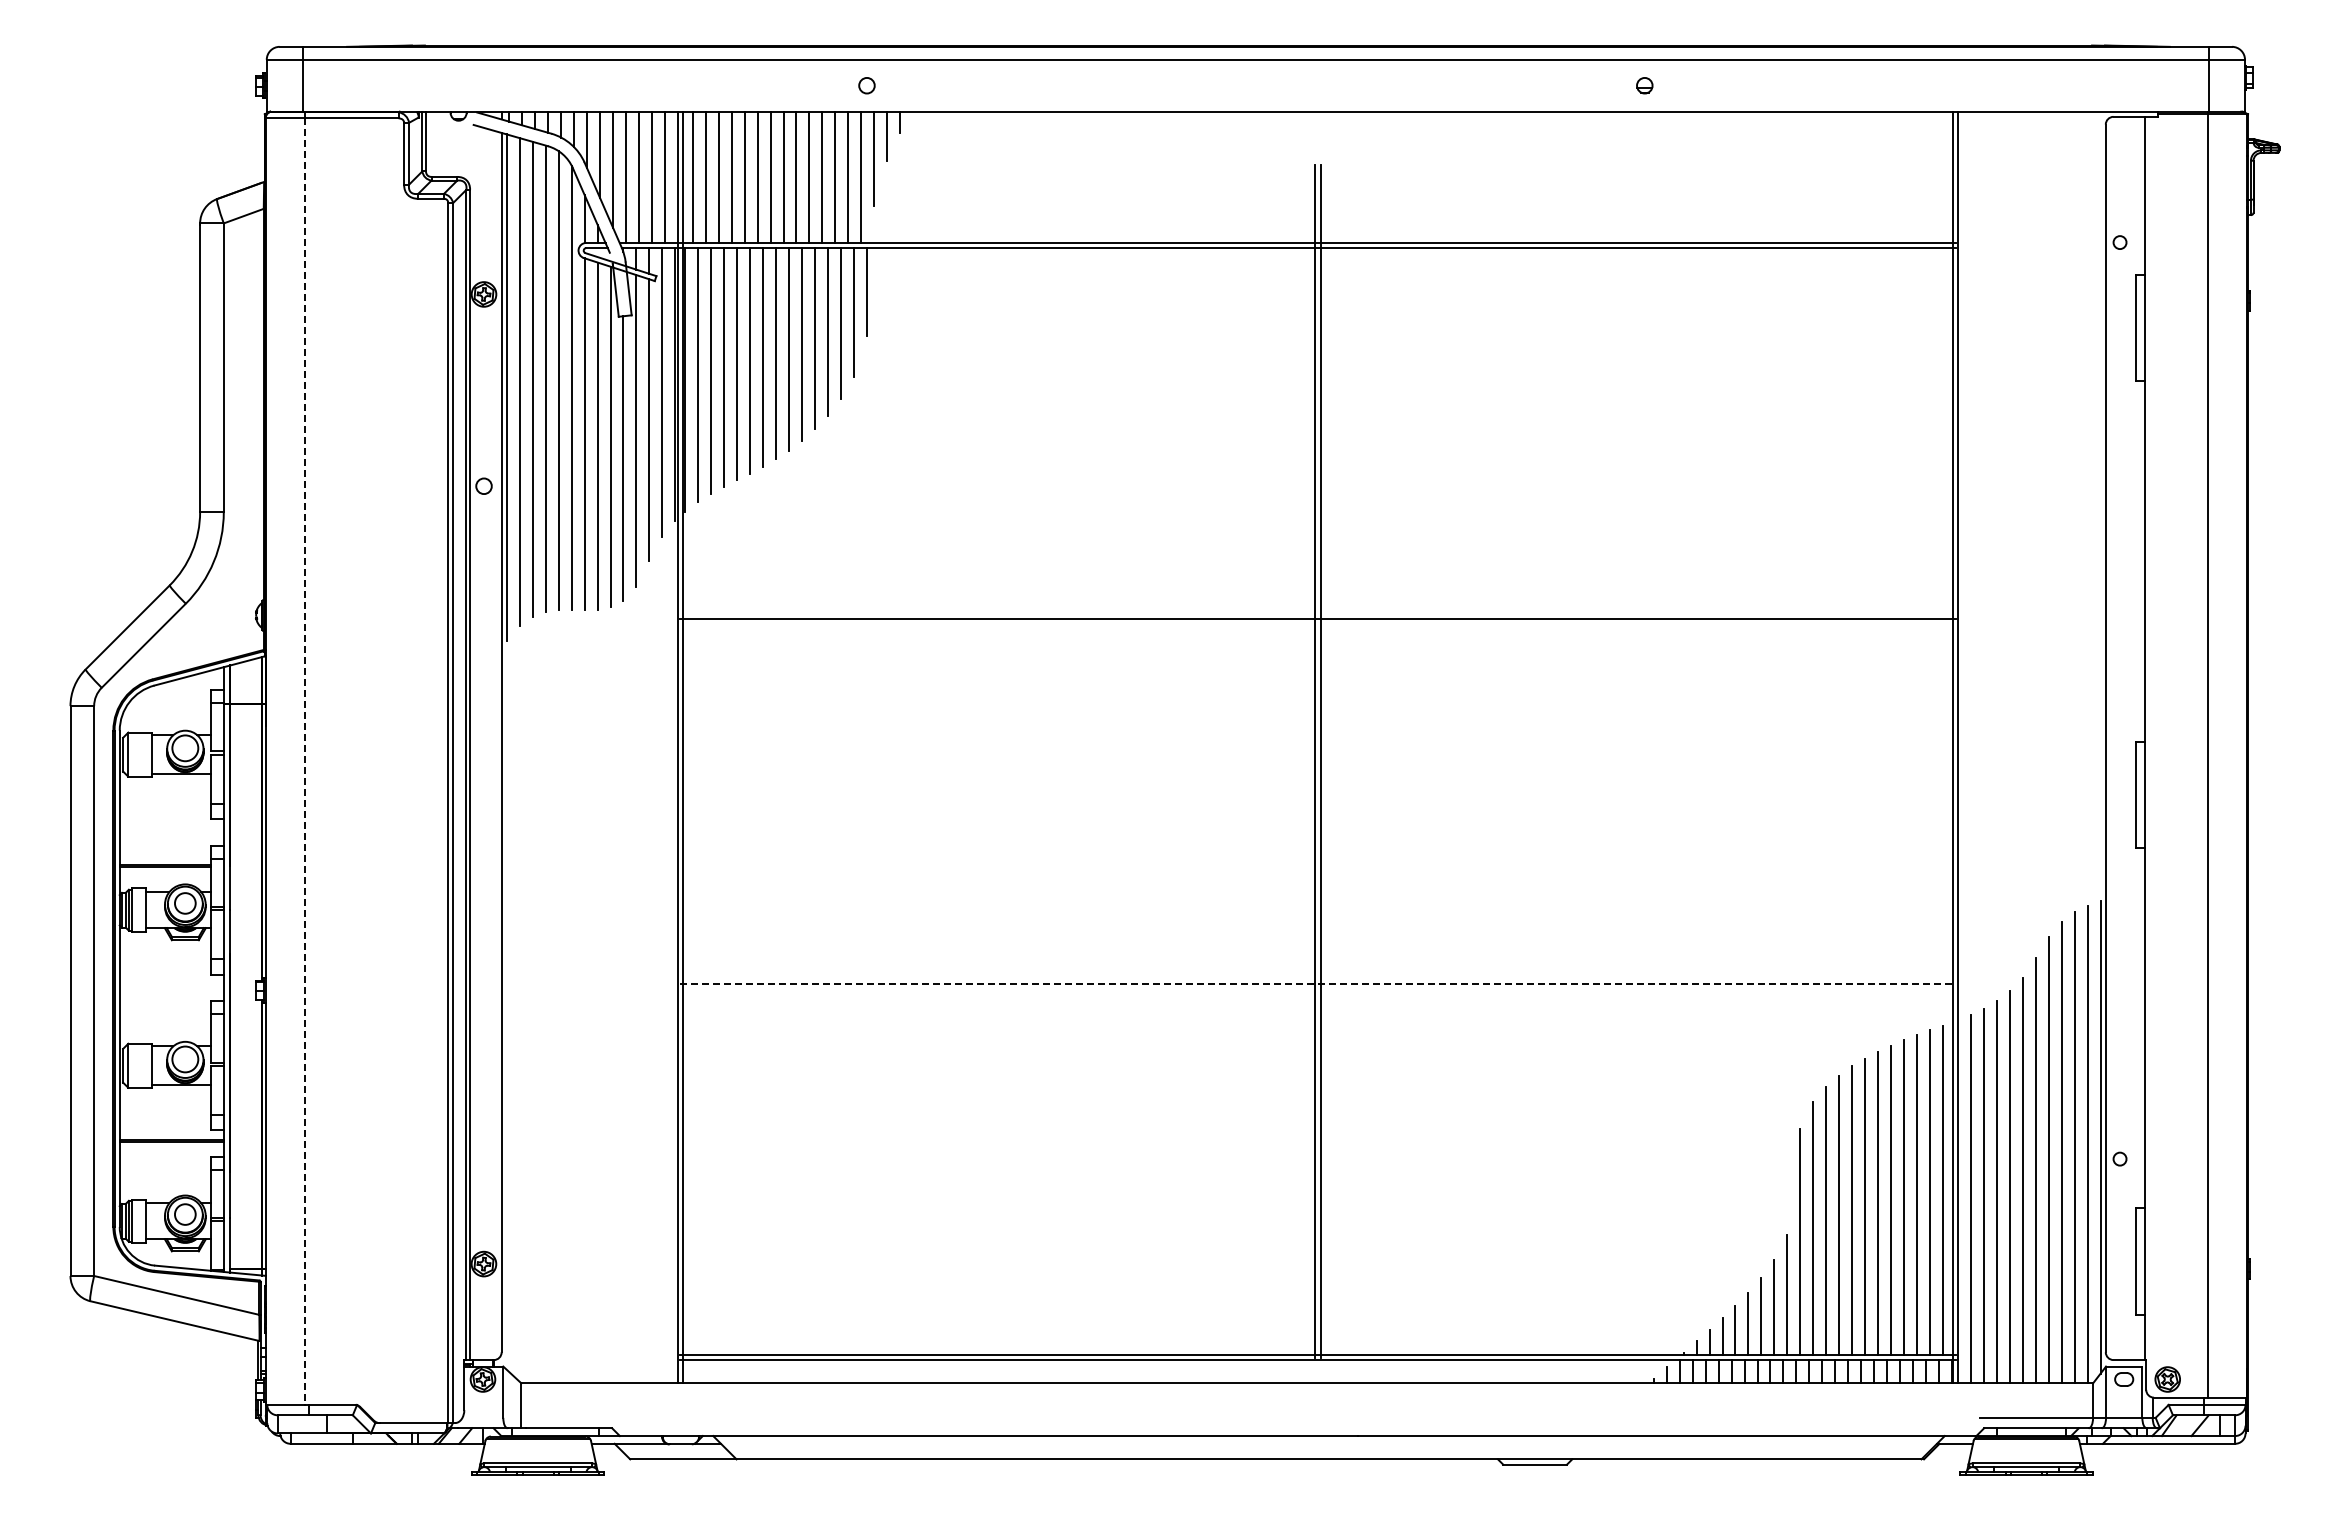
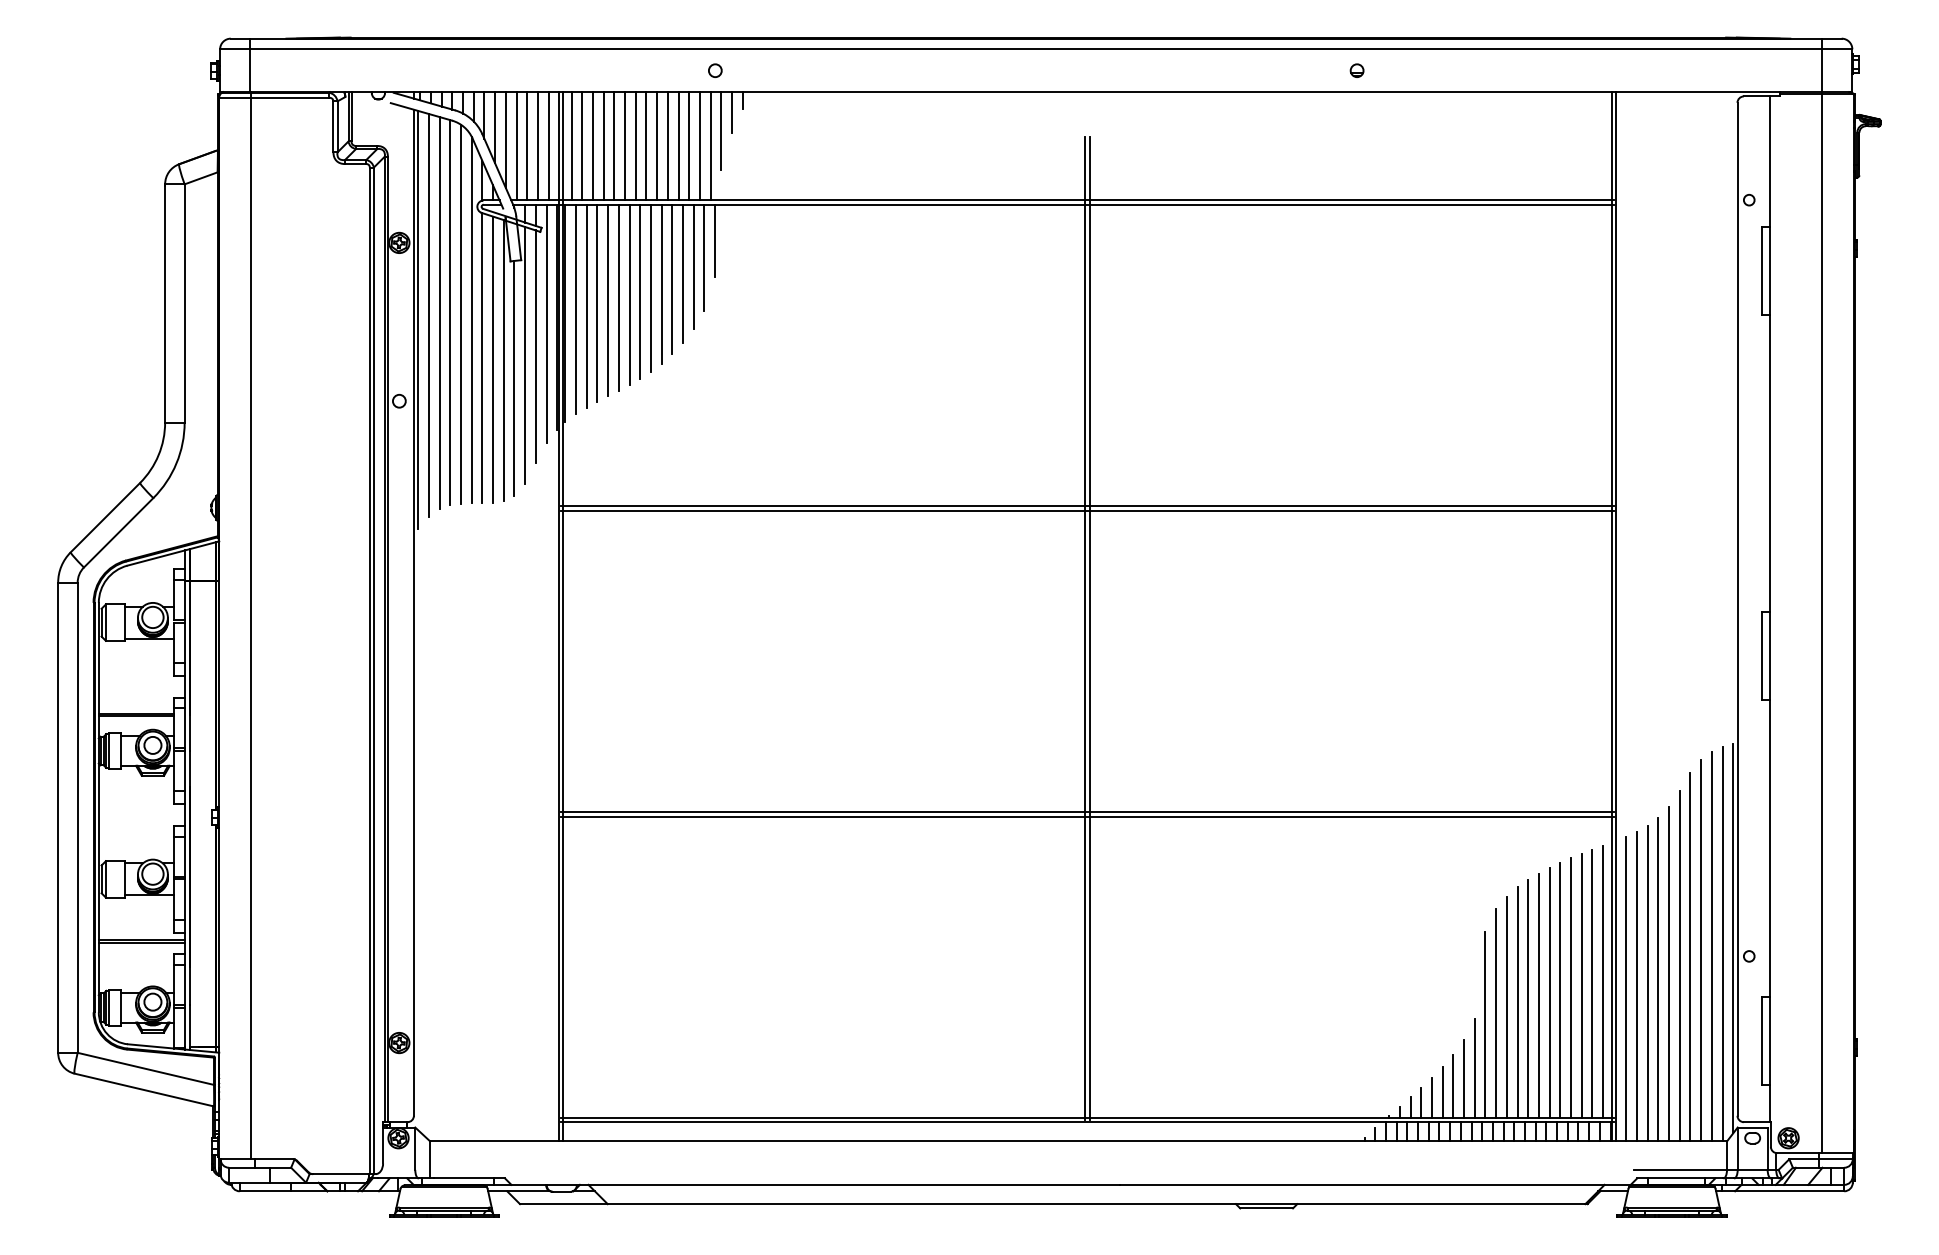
line: (1317, 613) -> (1087, 506), added
line: (304, 762) -> (251, 629), dashed -> solid
line: (1317, 984) -> (1087, 812), dashed -> solid
line: (1317, 989) -> (1087, 816), added

